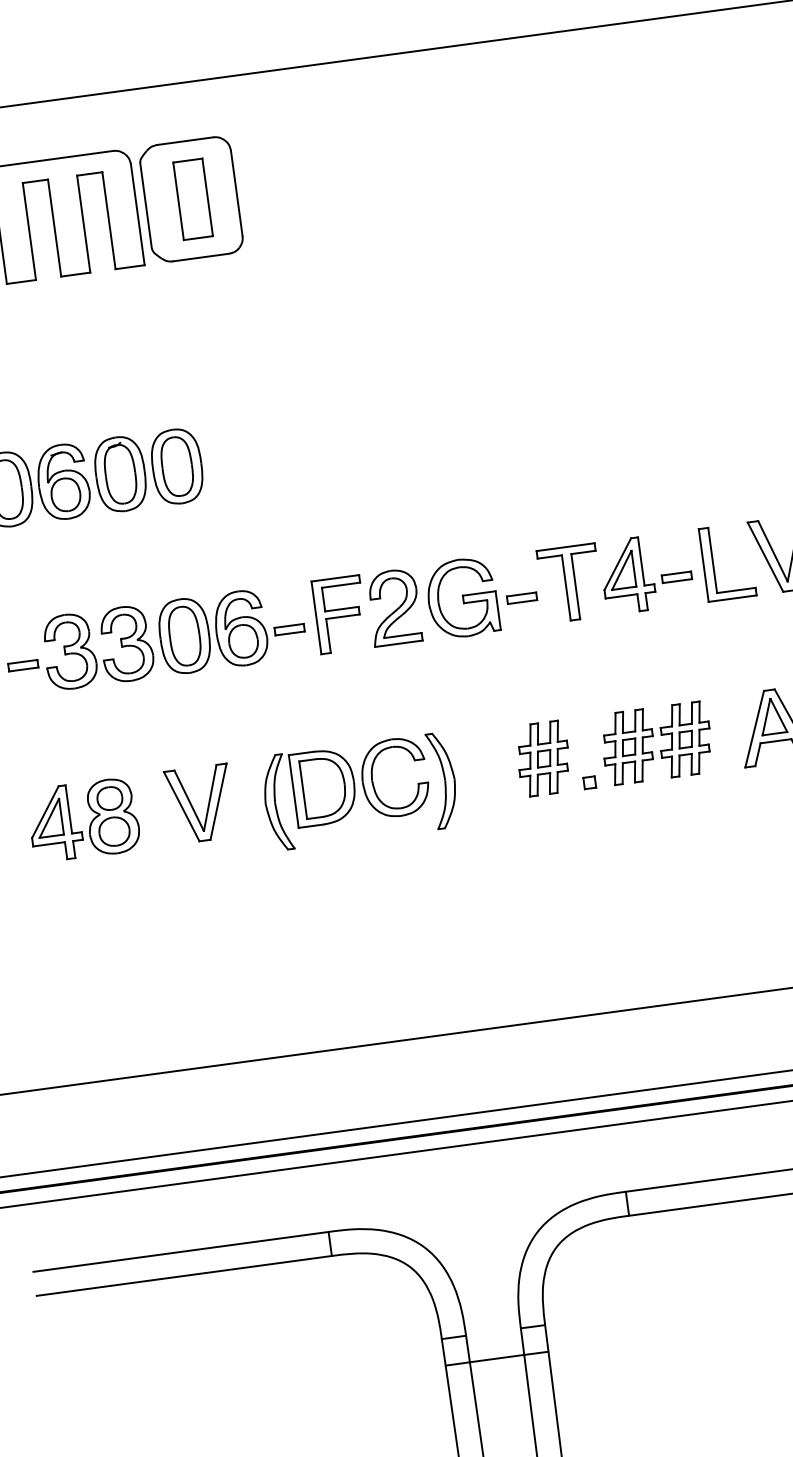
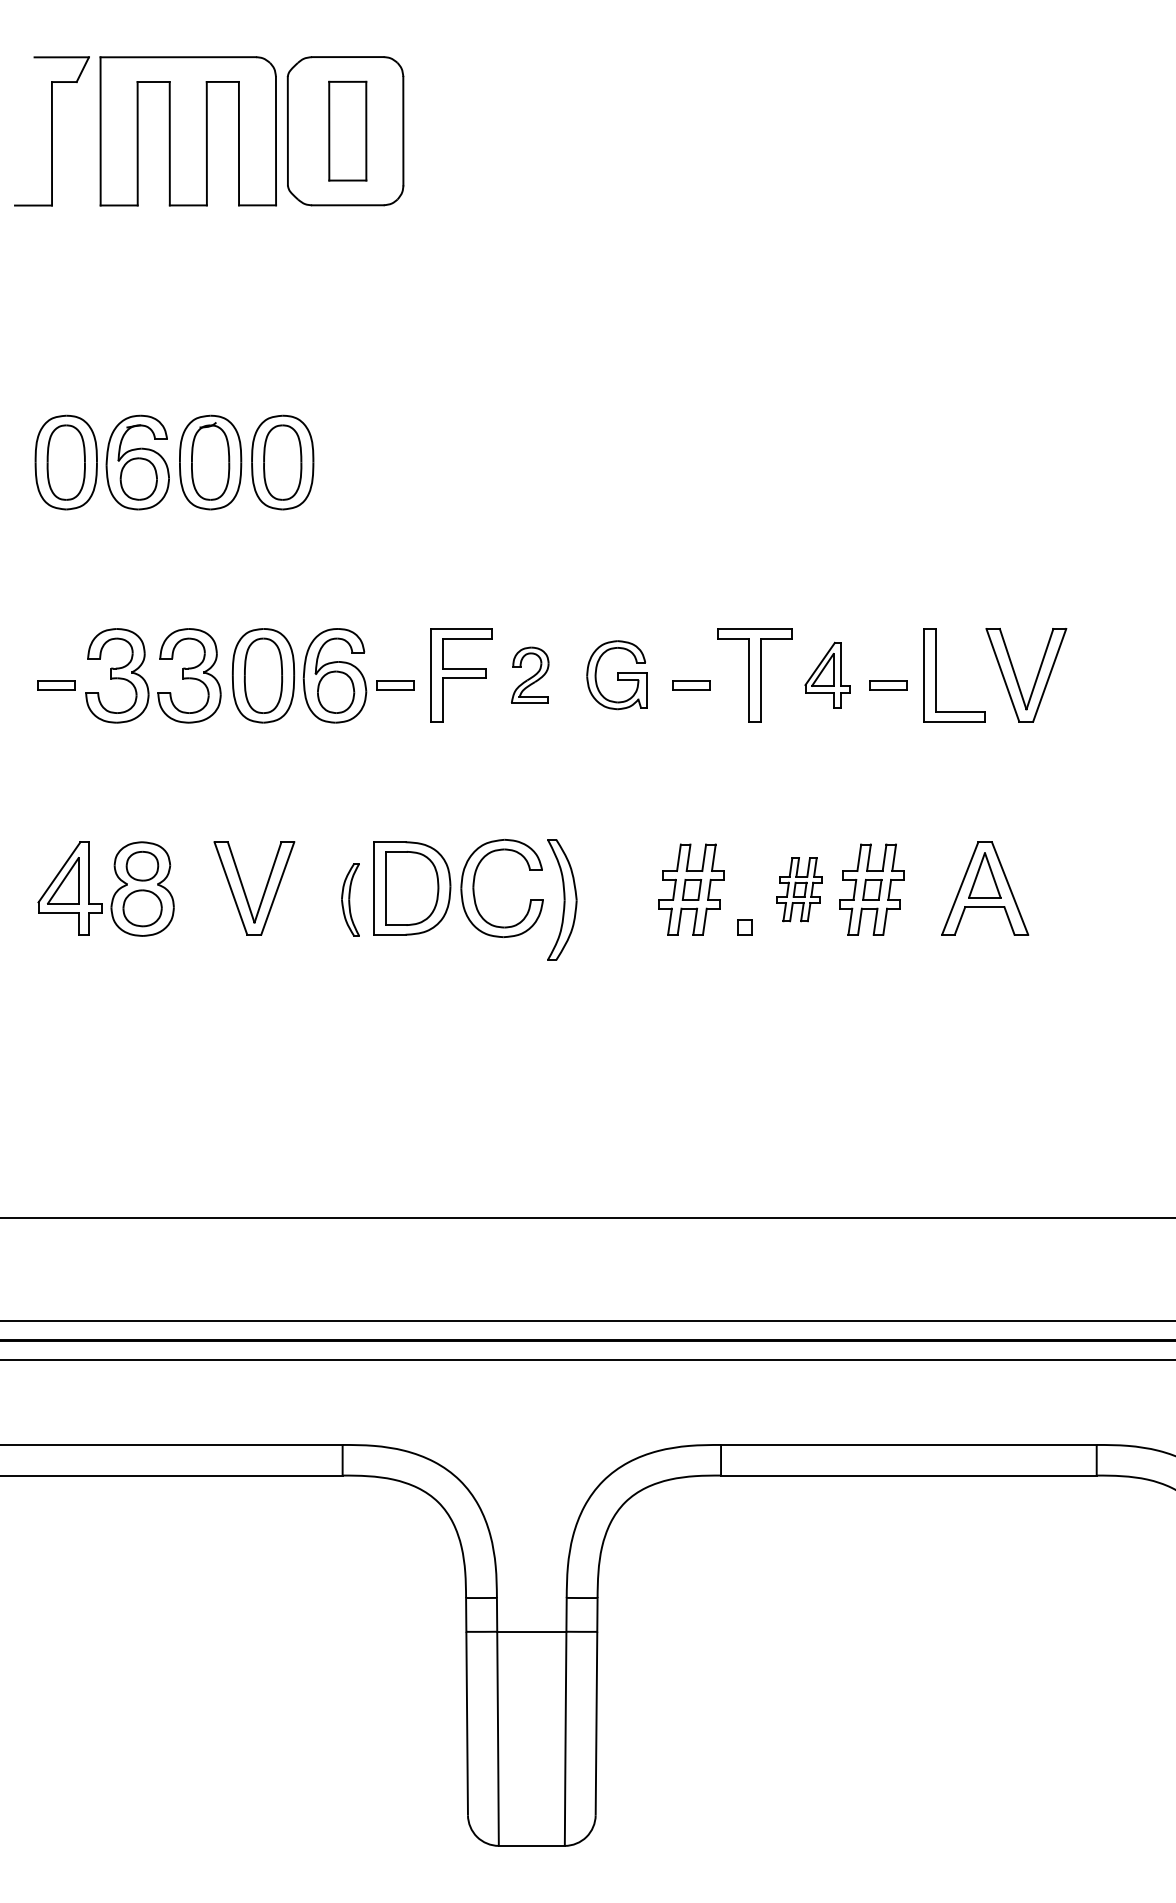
part: (627, 575) -> (827, 675), size x0.7
part: (461, 597) -> (616, 674), size x0.7
part: (393, 607) -> (529, 675), size x0.6
part: (628, 747) -> (799, 889), size x0.7
part: (276, 802) -> (350, 899), size x0.6

